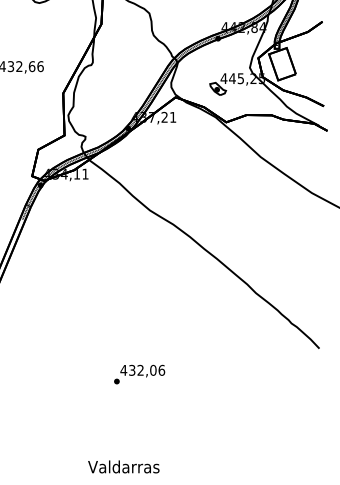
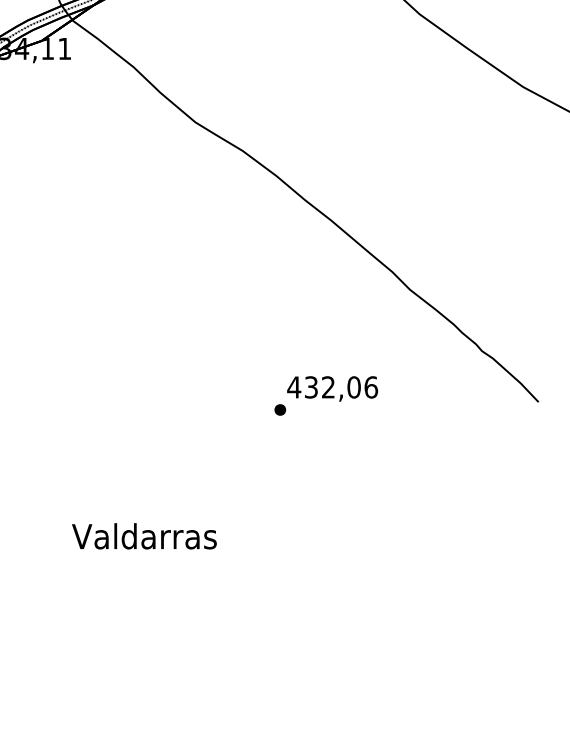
text: (139, 374) -> (326, 395), moved
text: (123, 466) -> (143, 535), moved

